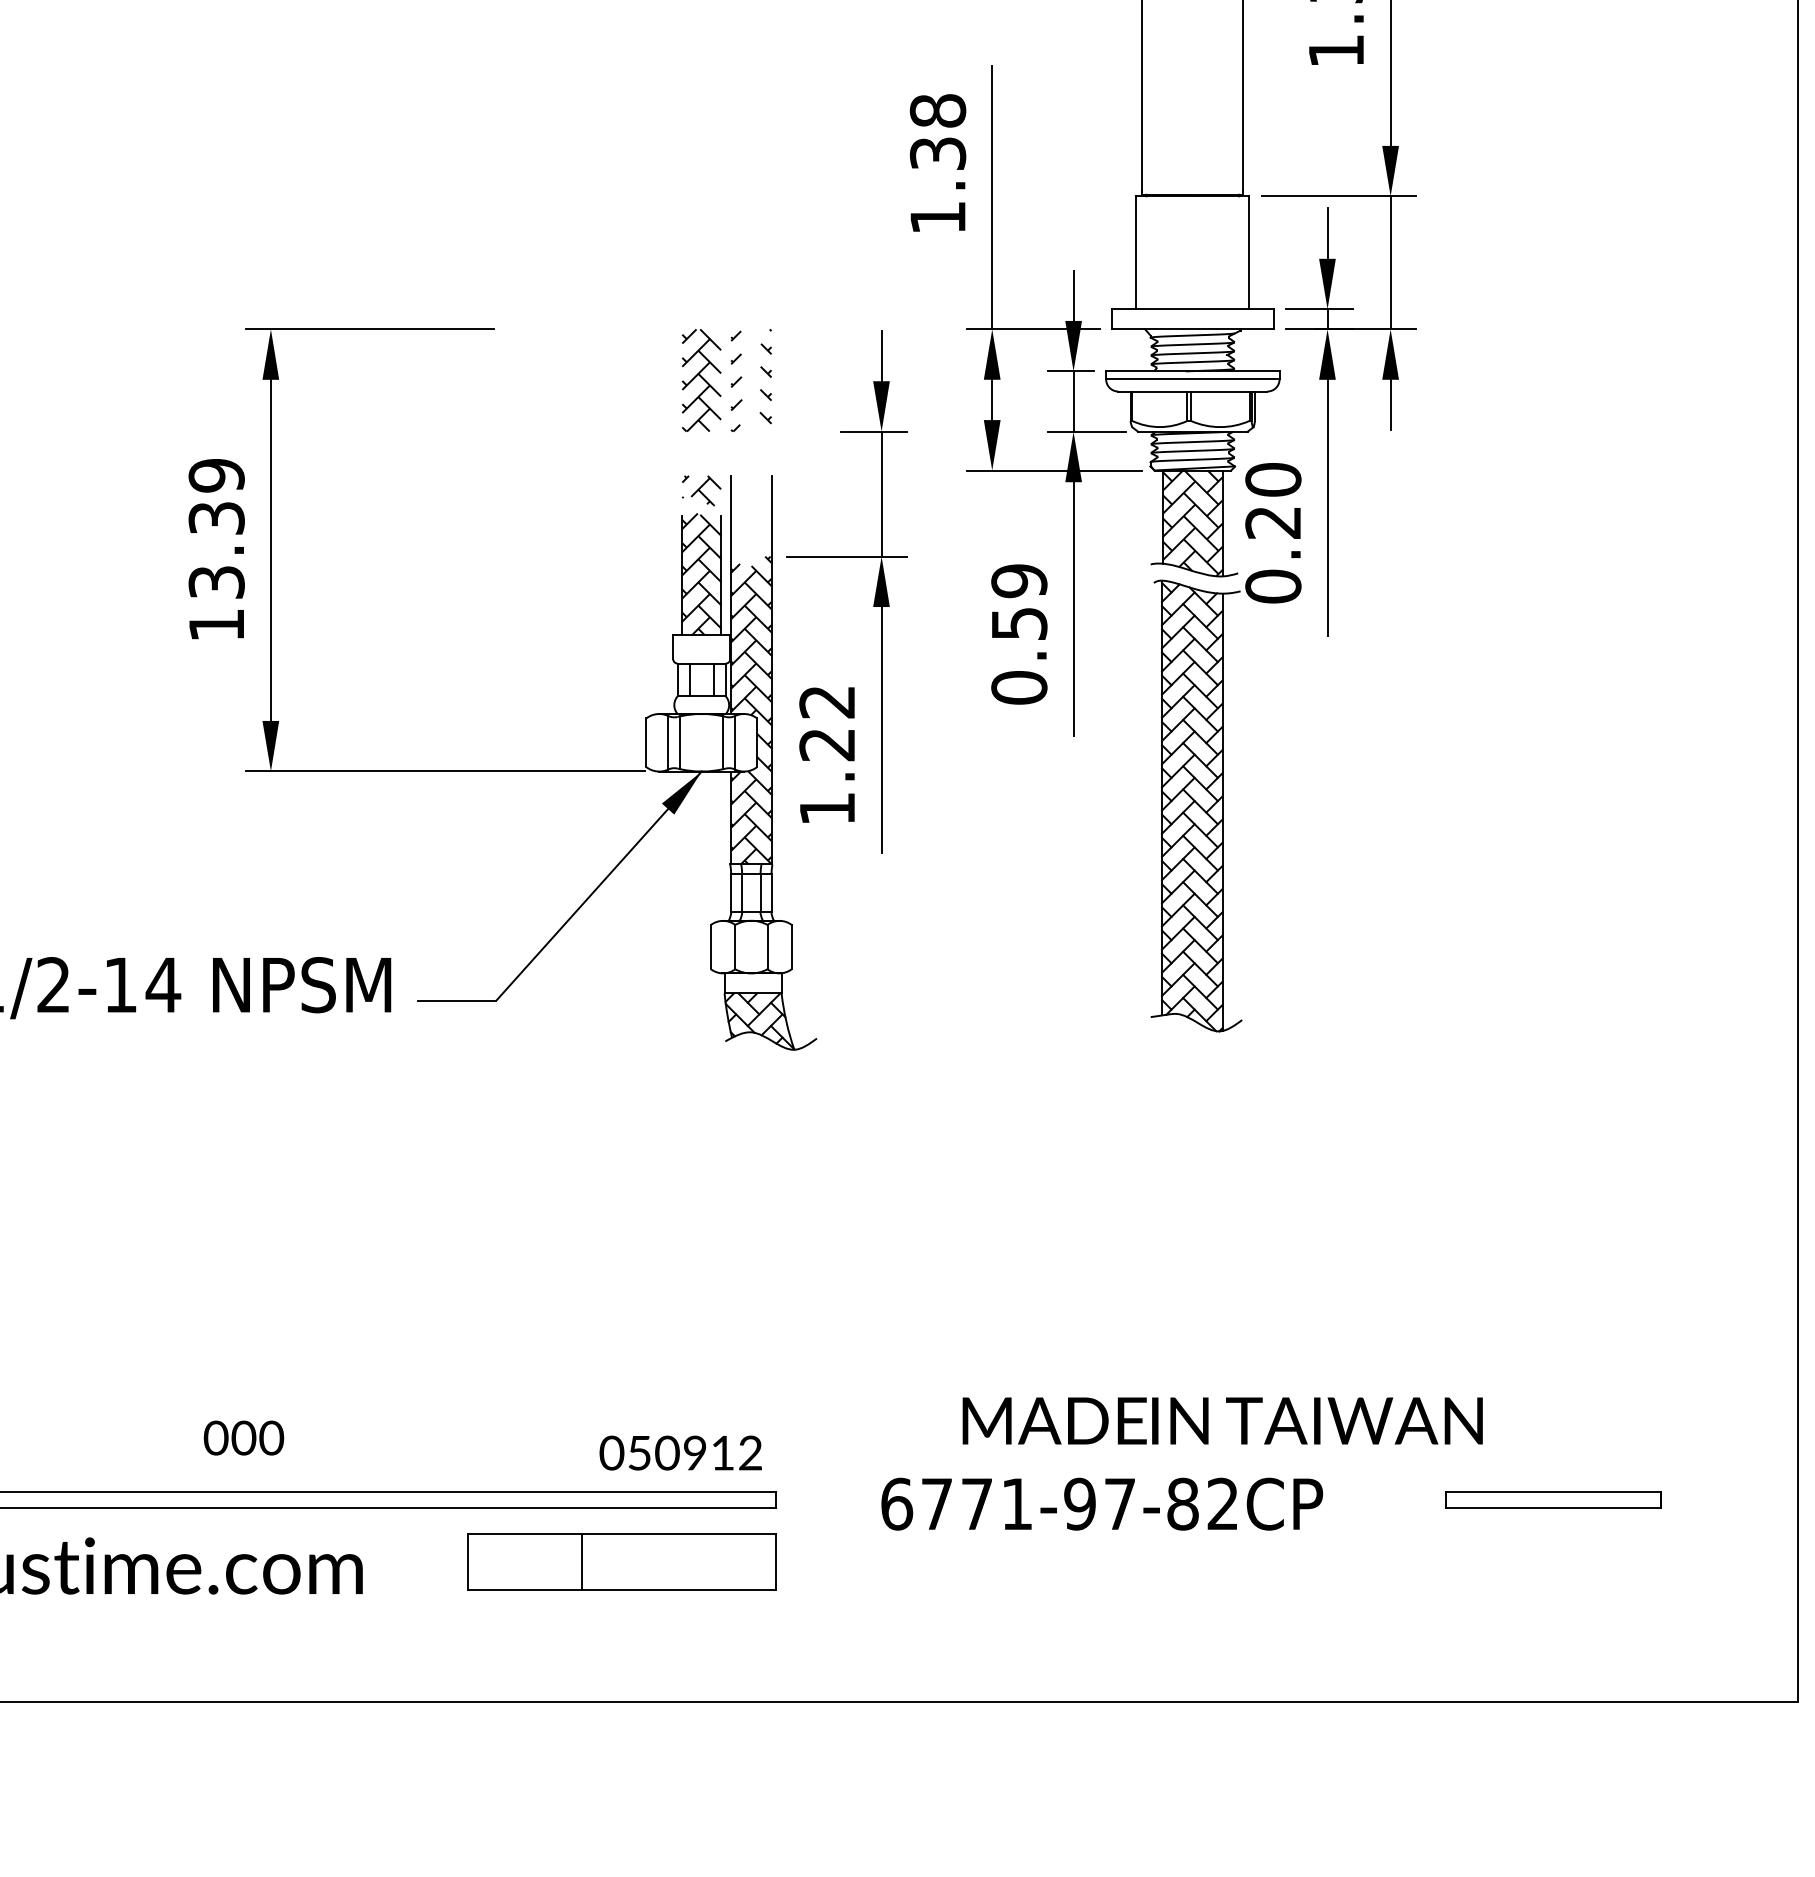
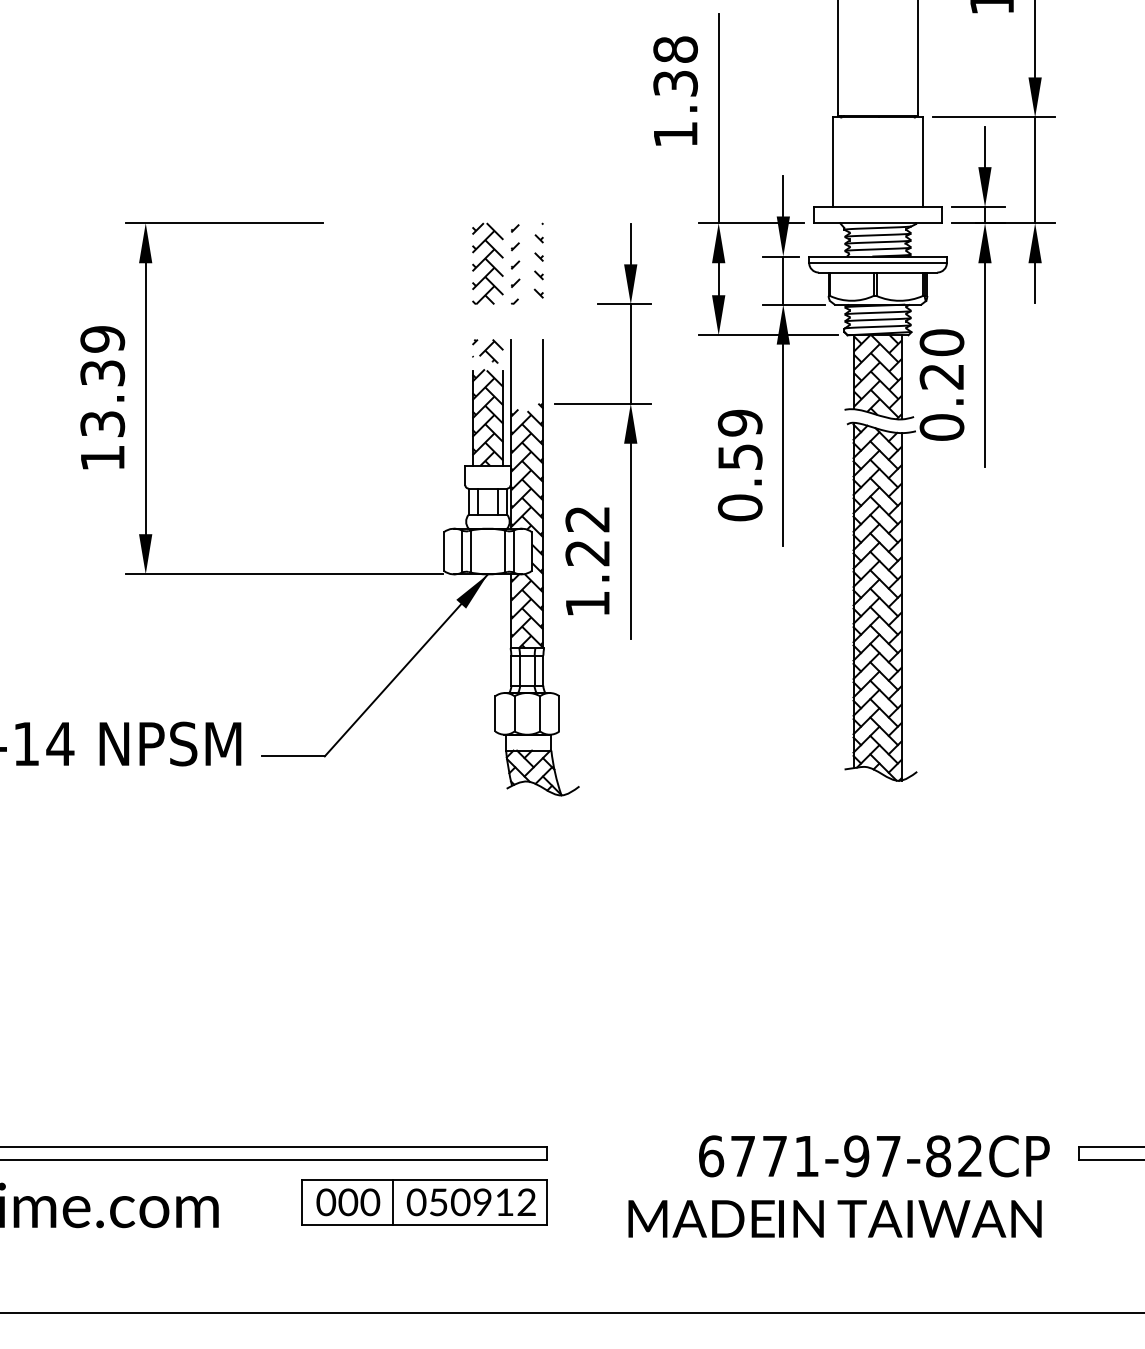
text: (1222, 1420) -> (834, 1218), moved
text: (243, 1437) -> (347, 1201), moved
text: (680, 1452) -> (471, 1201), moved
text: (1102, 1503) -> (874, 1155), moved

